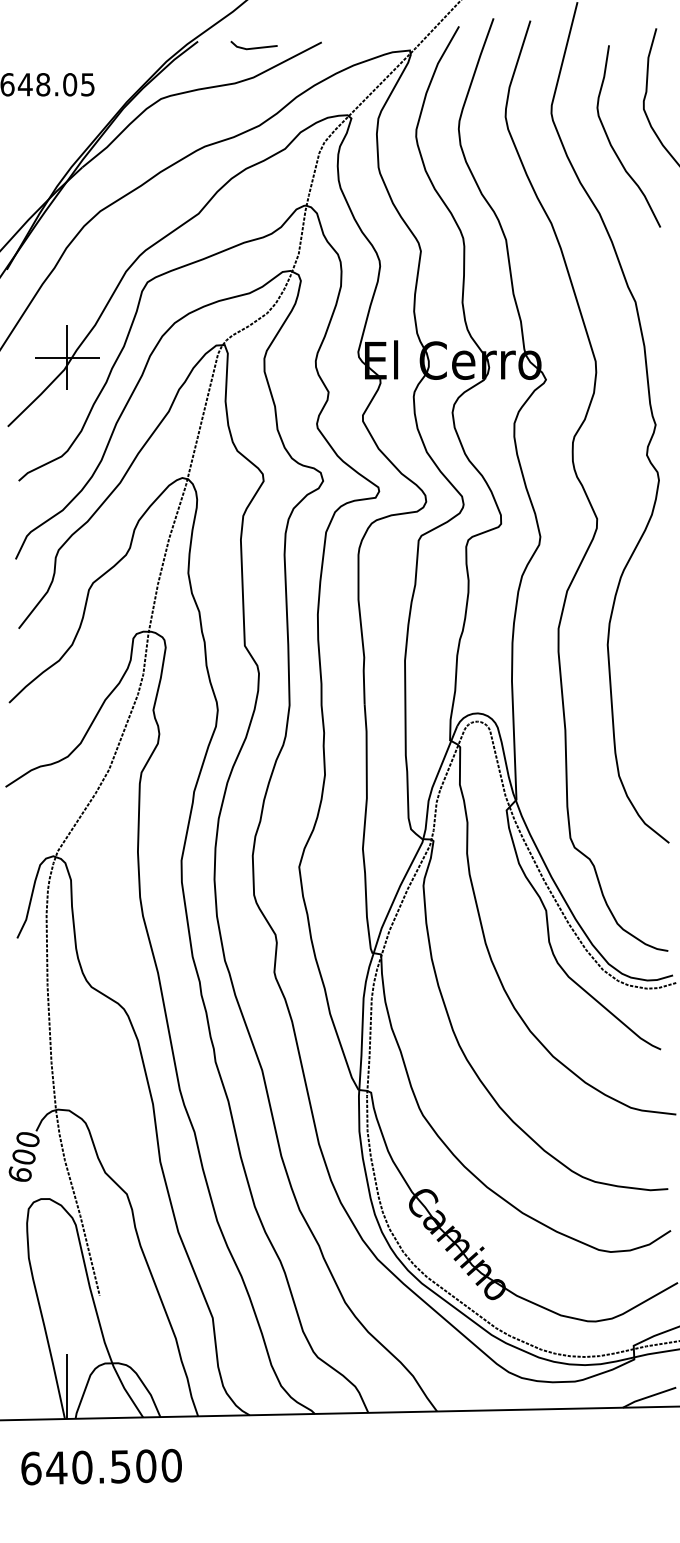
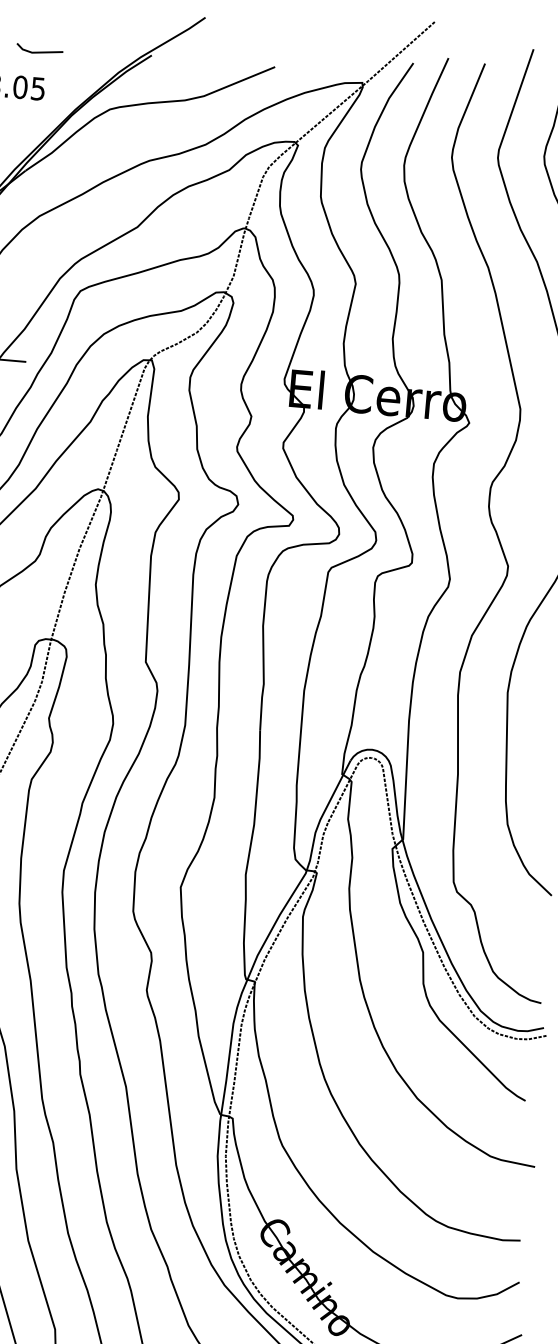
line: (253, 47) -> (39, 51), moved

